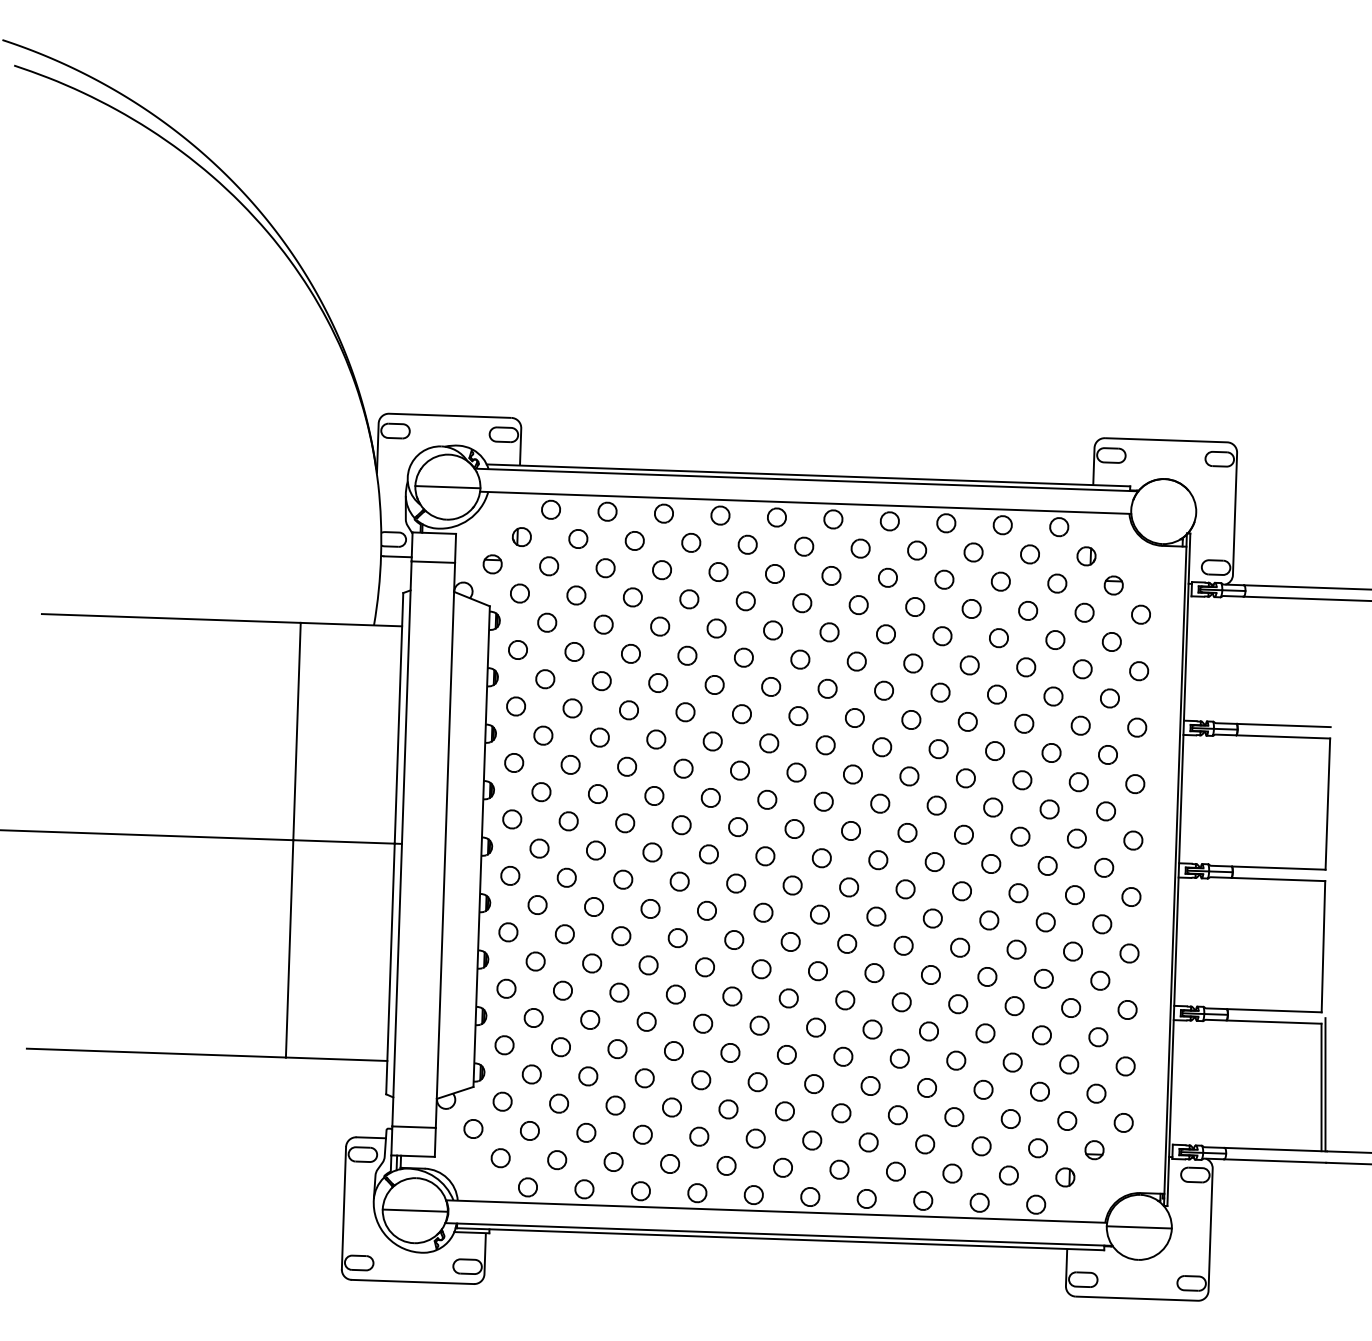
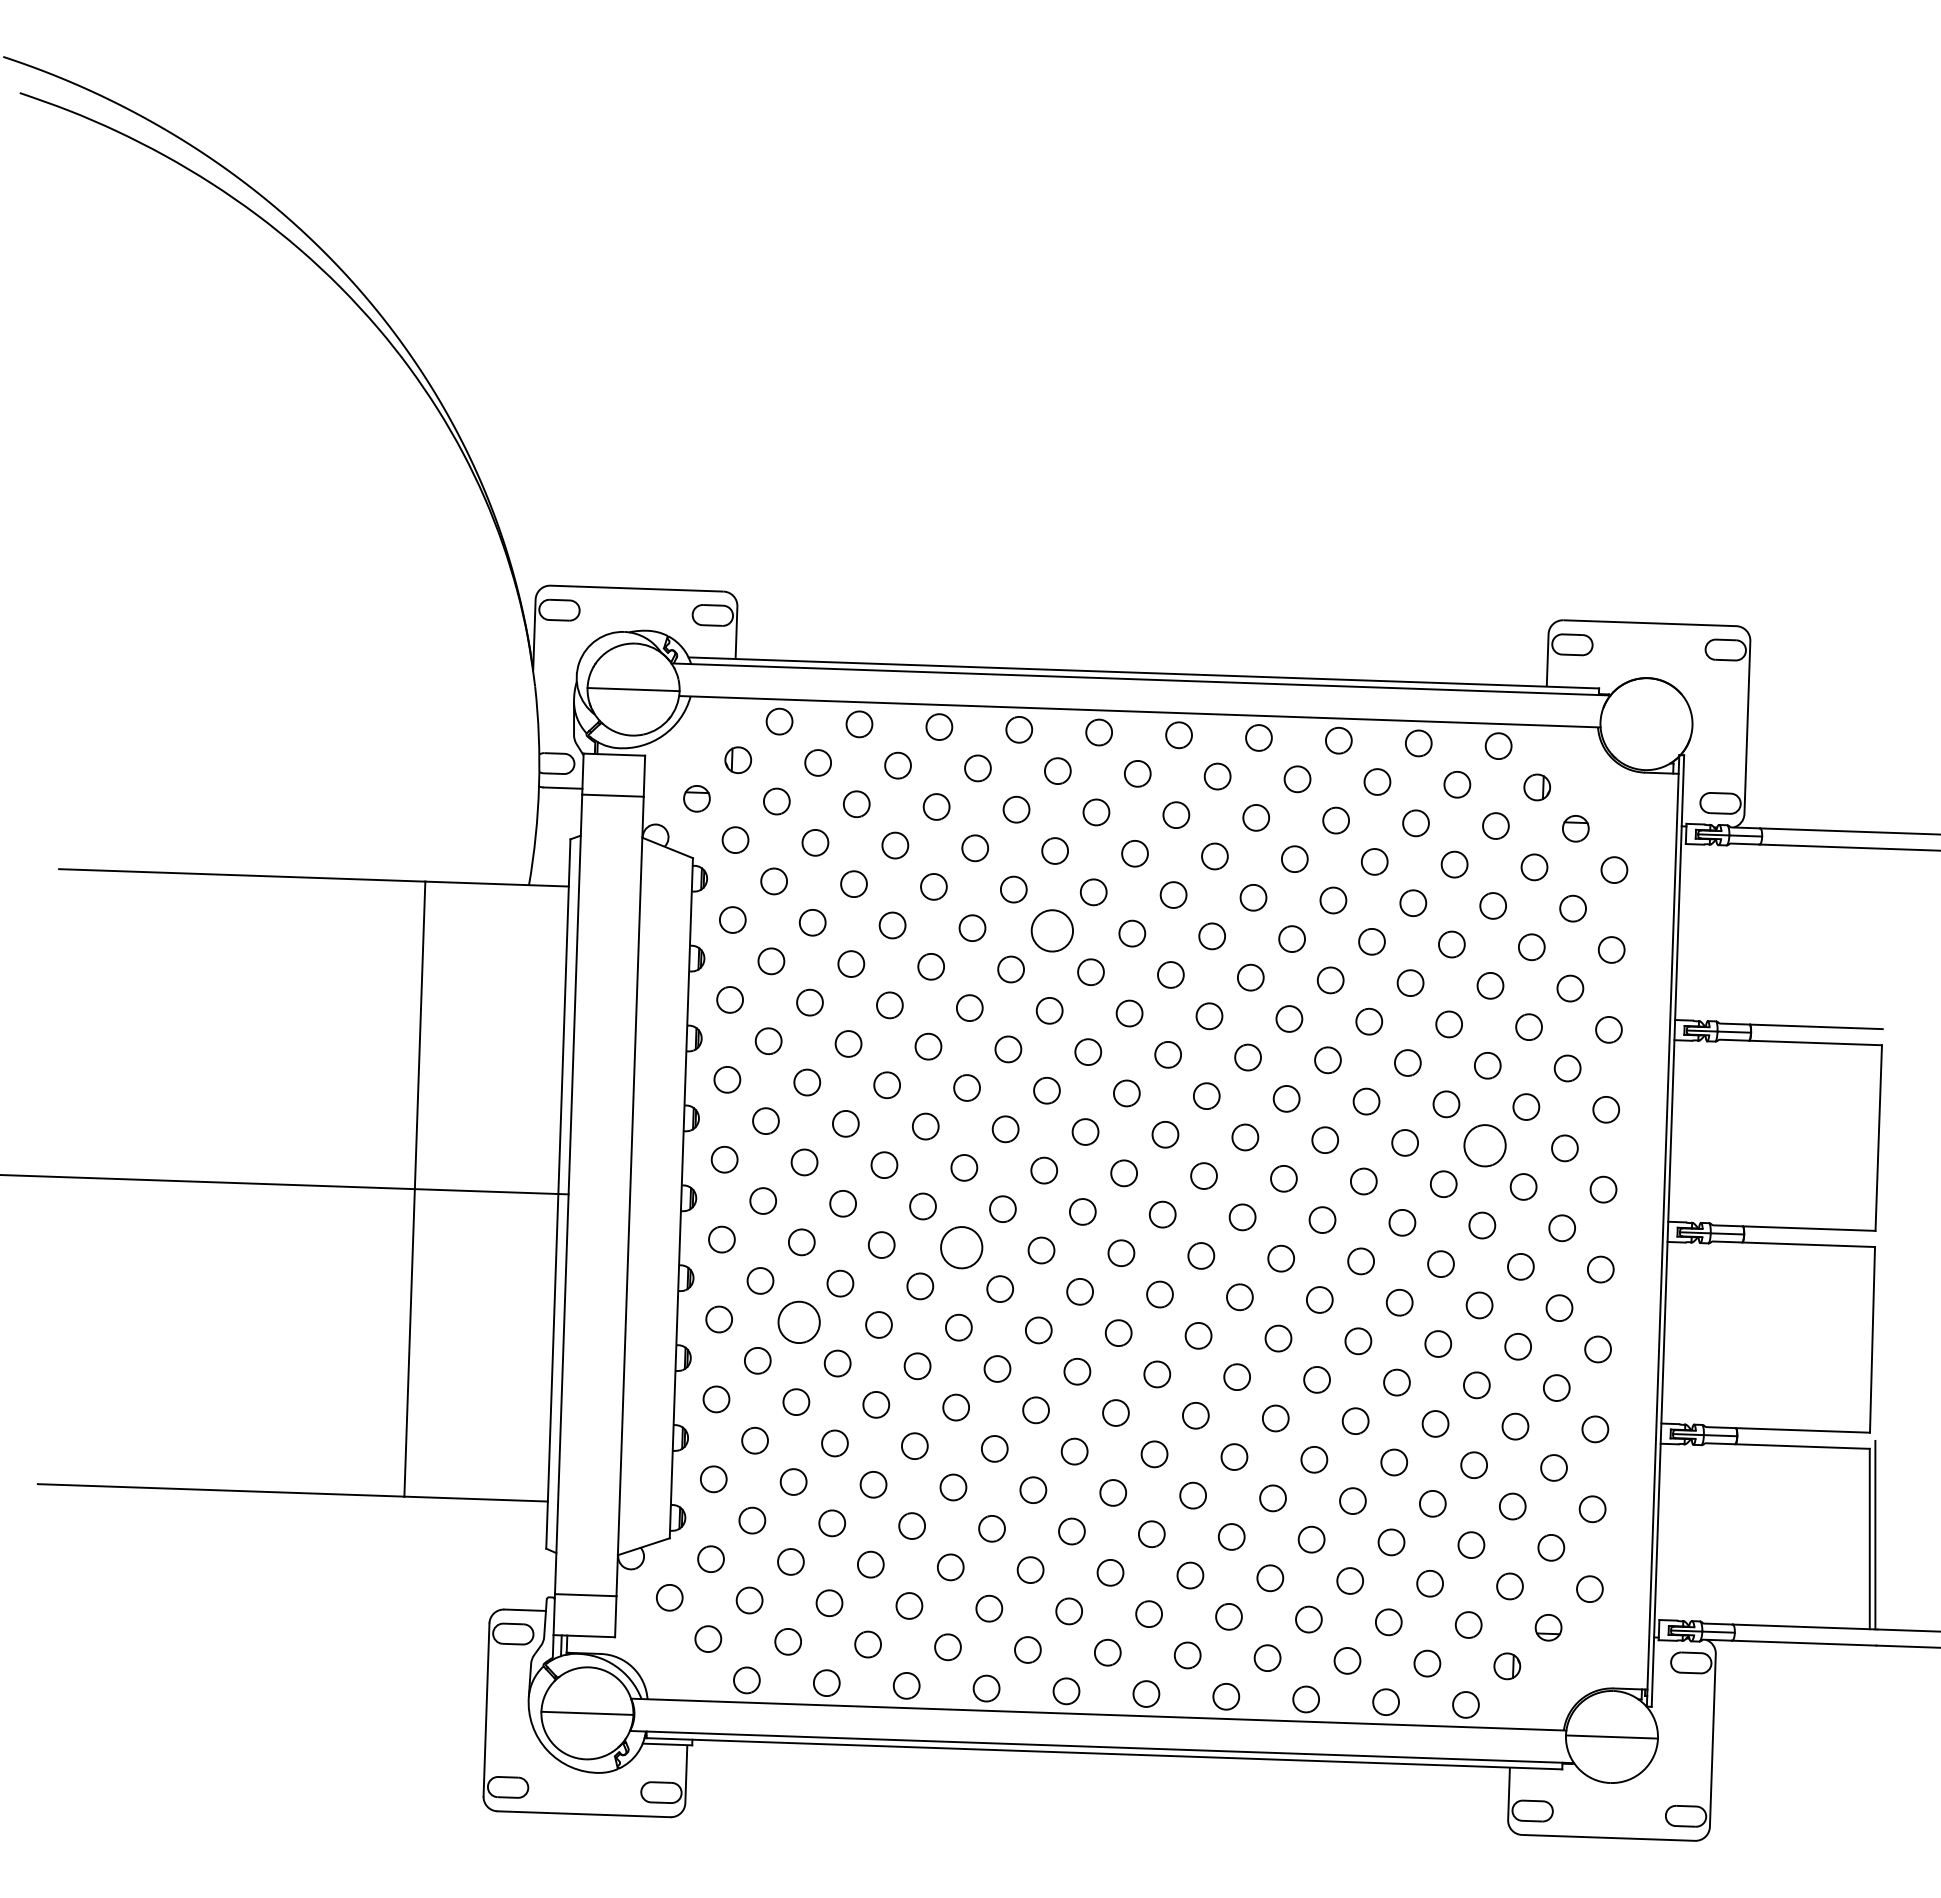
part: (743, 657) -> (1052, 930), size x1.6
part: (1049, 809) -> (1484, 1145), size x1.6
part: (679, 881) -> (961, 1247), size x1.6
part: (564, 933) -> (798, 1321), size x1.6

